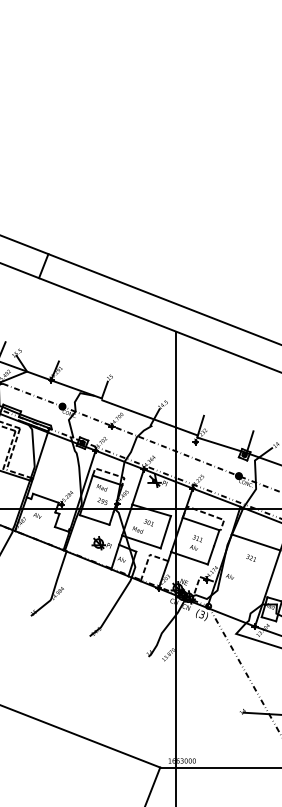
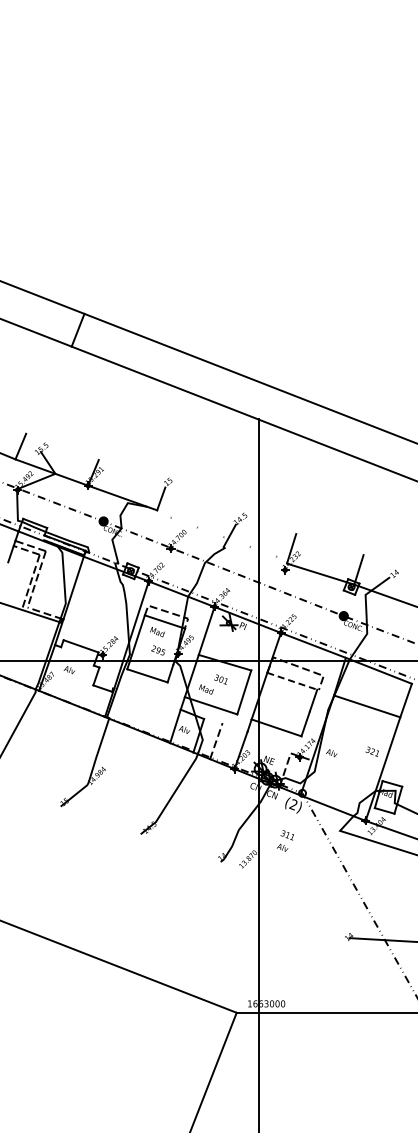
line: (149, 417) -> (222, 536), removed
line: (201, 524) -> (292, 681), solid -> dashed
text: (195, 542) -> (284, 840), moved
part: (101, 543) -> (156, 707), removed
line: (158, 557) -> (234, 727), removed
text: (250, 557) -> (371, 751), moved
text: (201, 614) -> (293, 804), (3) -> (2)

